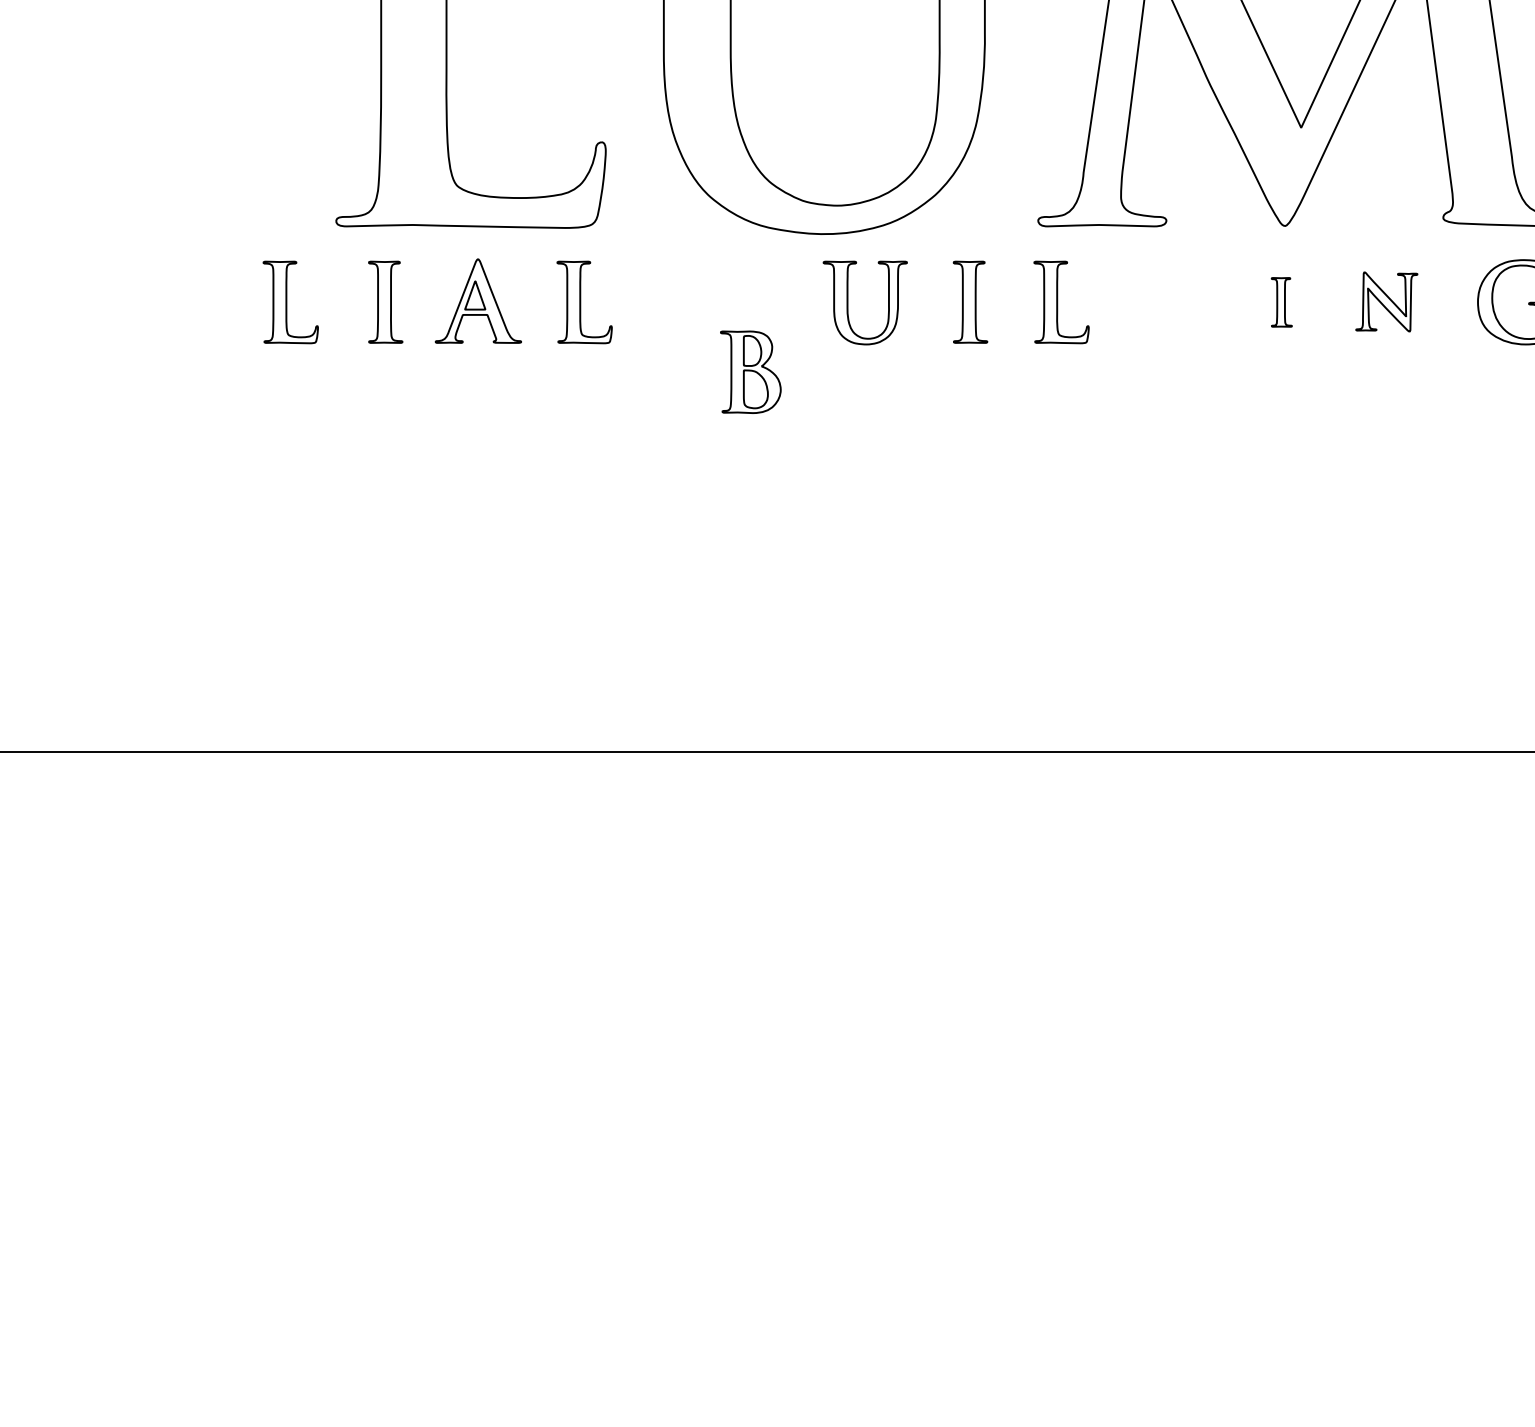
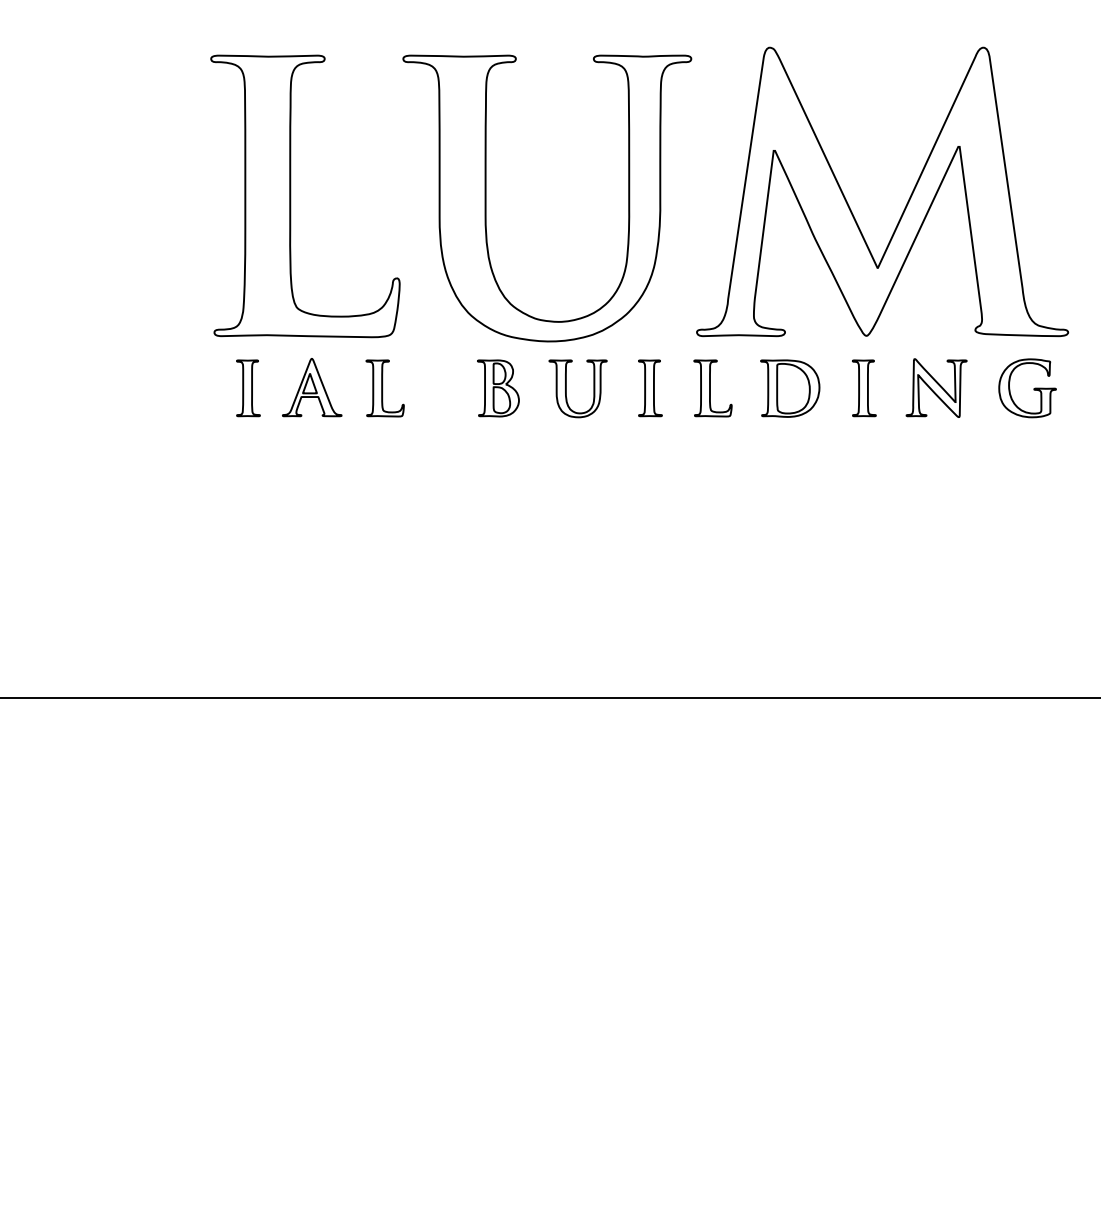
part: (1386, 301) -> (936, 387), size x1.43
part: (289, 302) -> (182, 388), removed
part: (1174, 302) -> (790, 388), added
part: (1281, 302) -> (864, 388), size x1.67
part: (750, 372) -> (498, 388), moved

